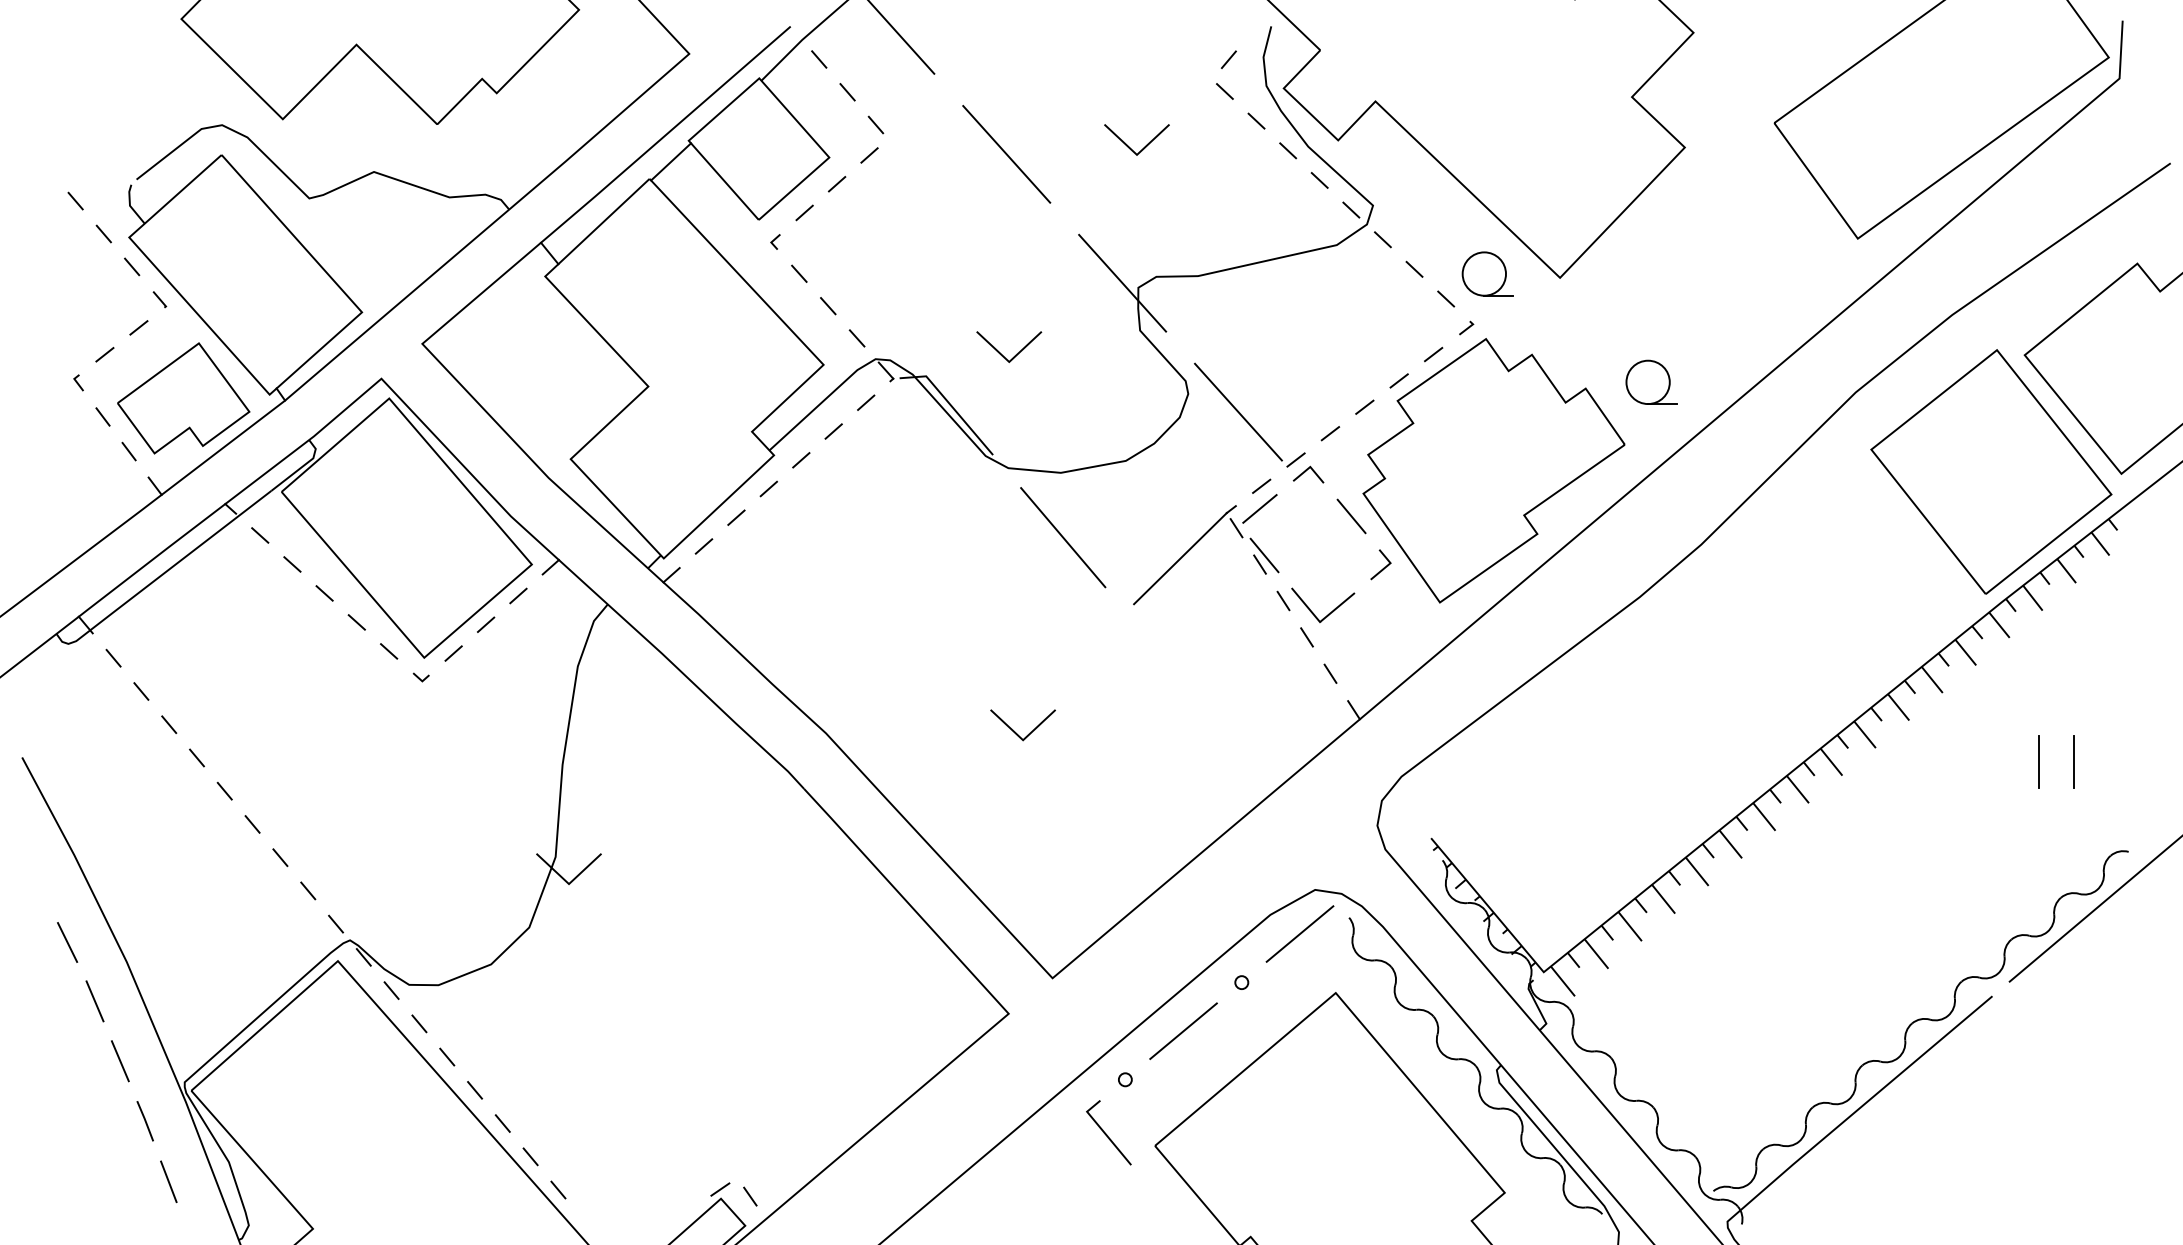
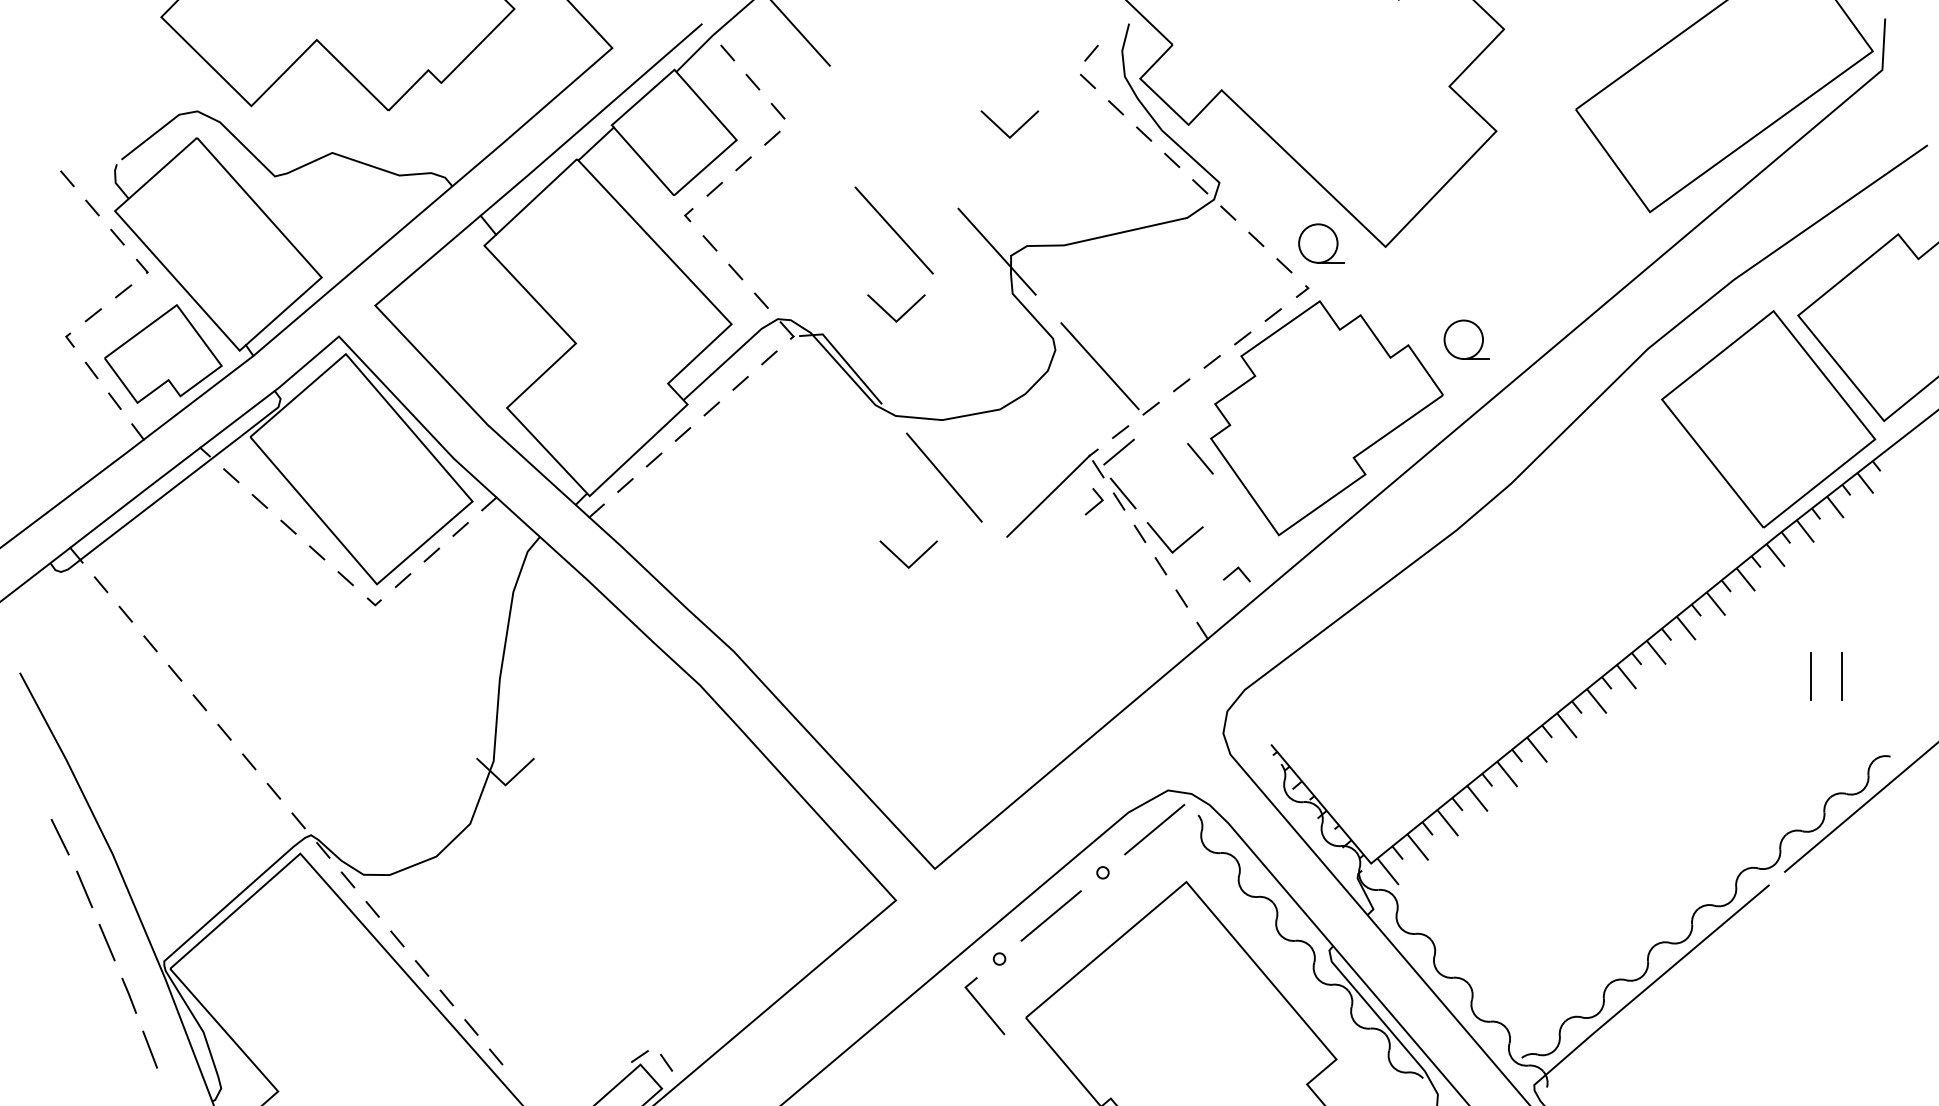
line: (1006, 154) -> (894, 230), moved
line: (1306, 471) -> (1235, 571), moved
line: (1383, 567) -> (1096, 504), moved
line: (1015, 731) -> (902, 560), moved

